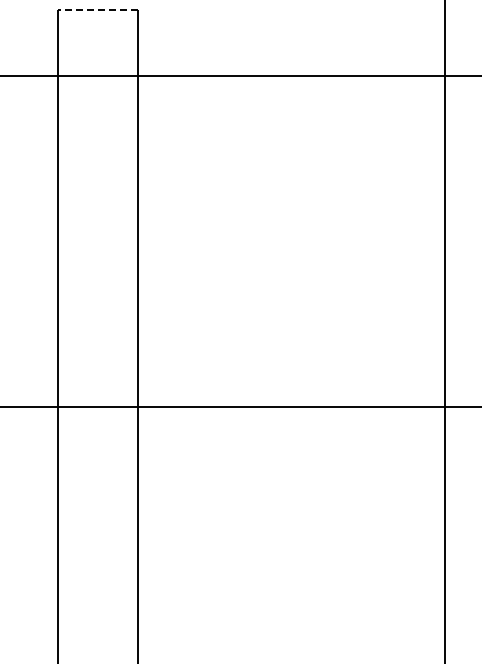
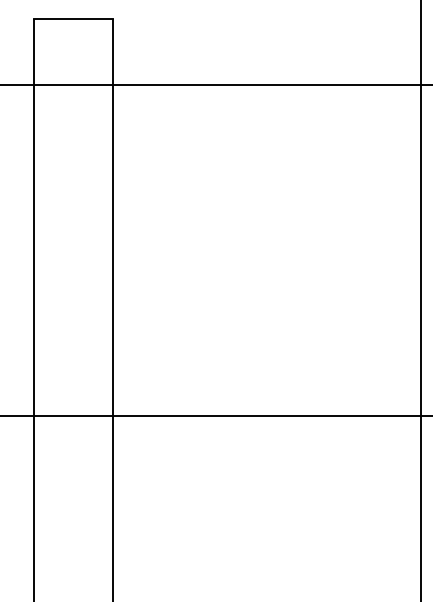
line: (98, 9) -> (73, 18), dashed -> solid

